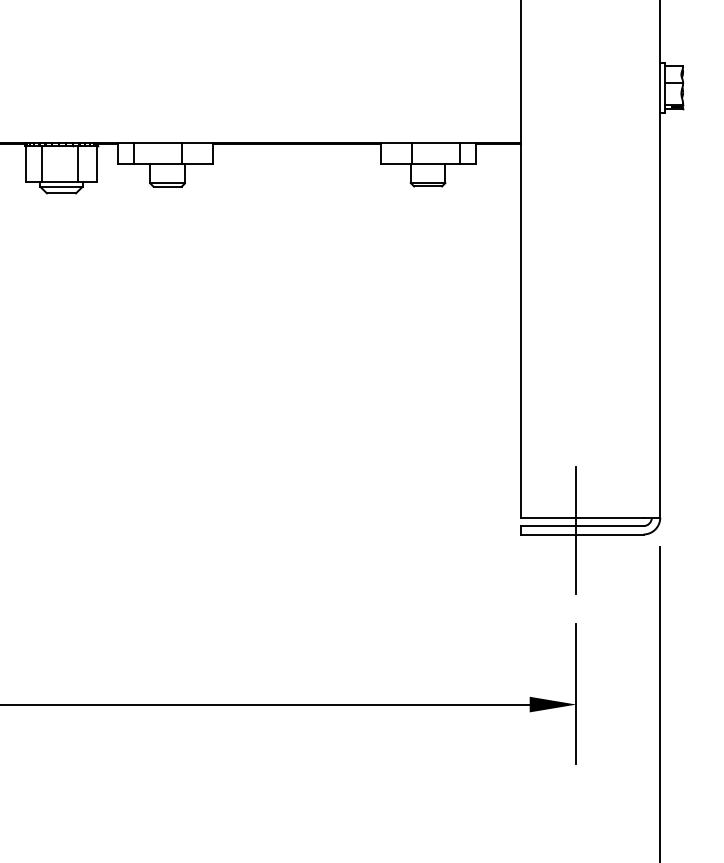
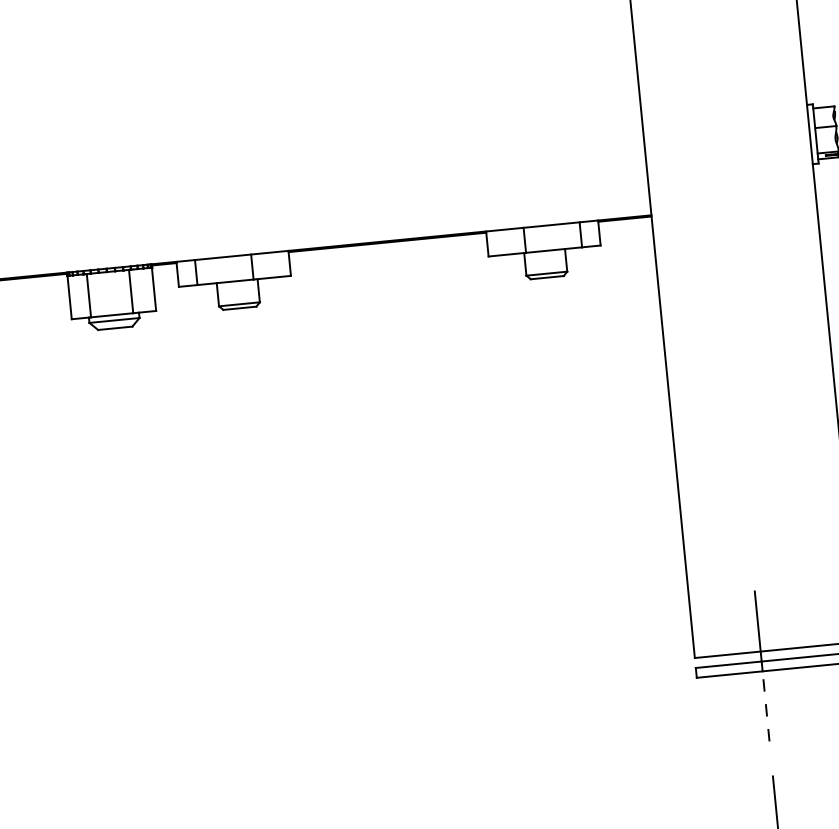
line: (576, 564) -> (766, 706), solid -> dashed

